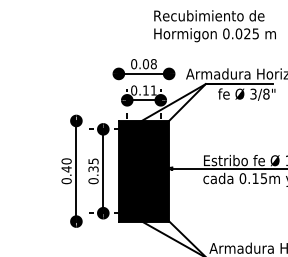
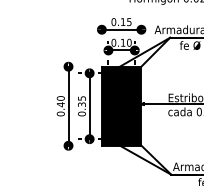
text: (149, 64) -> (125, 22), 0.08 -> 0.15
text: (153, 90) -> (129, 42), 0.11 -> 0.10

